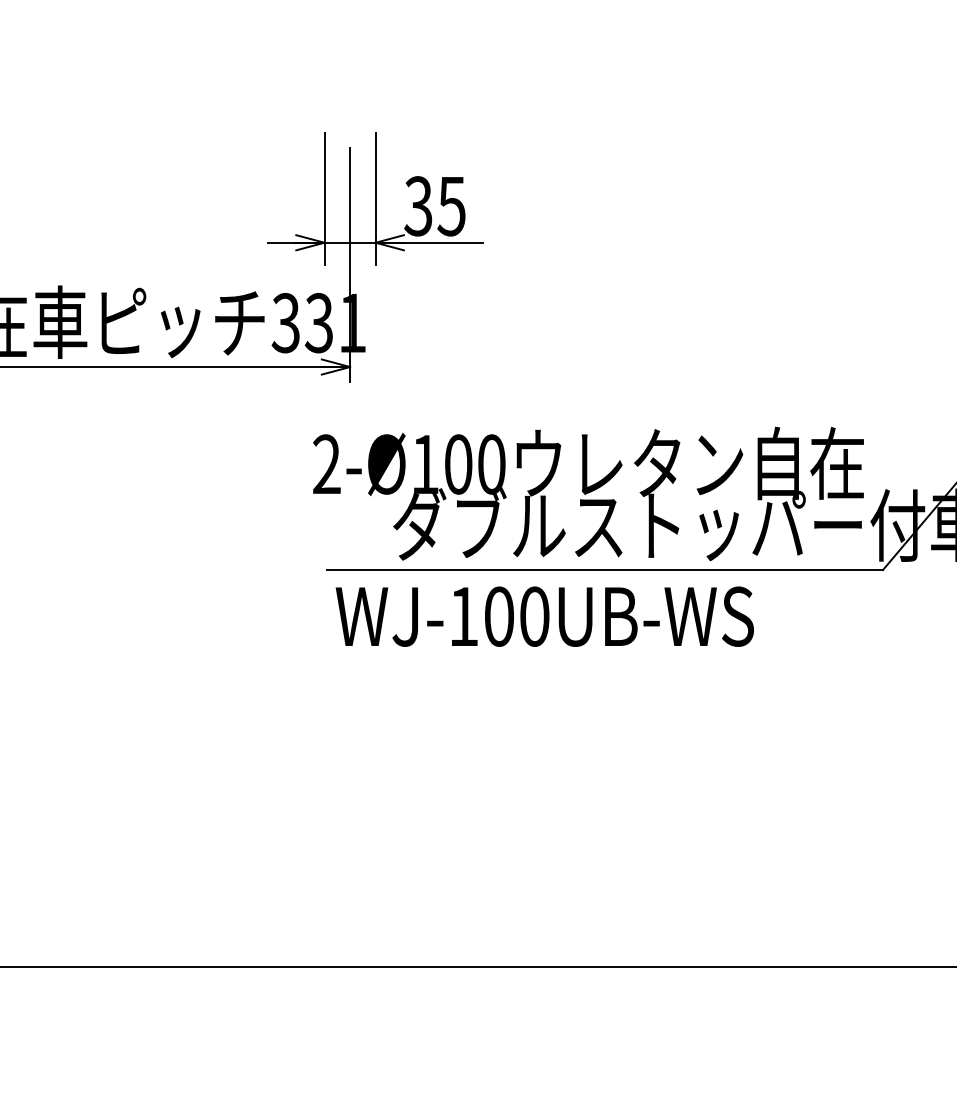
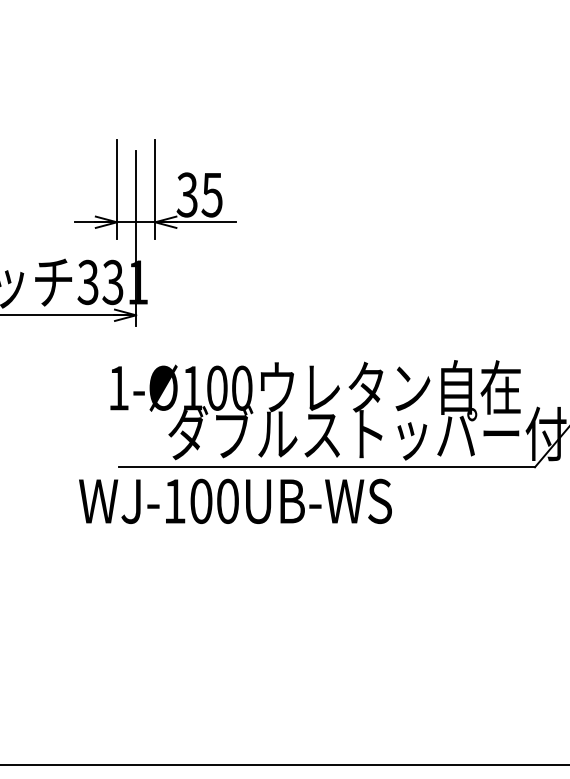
text: (326, 463) -> (118, 387), 2-Ø100 -> 1-Ø100
text: (544, 616) -> (235, 501), moved

